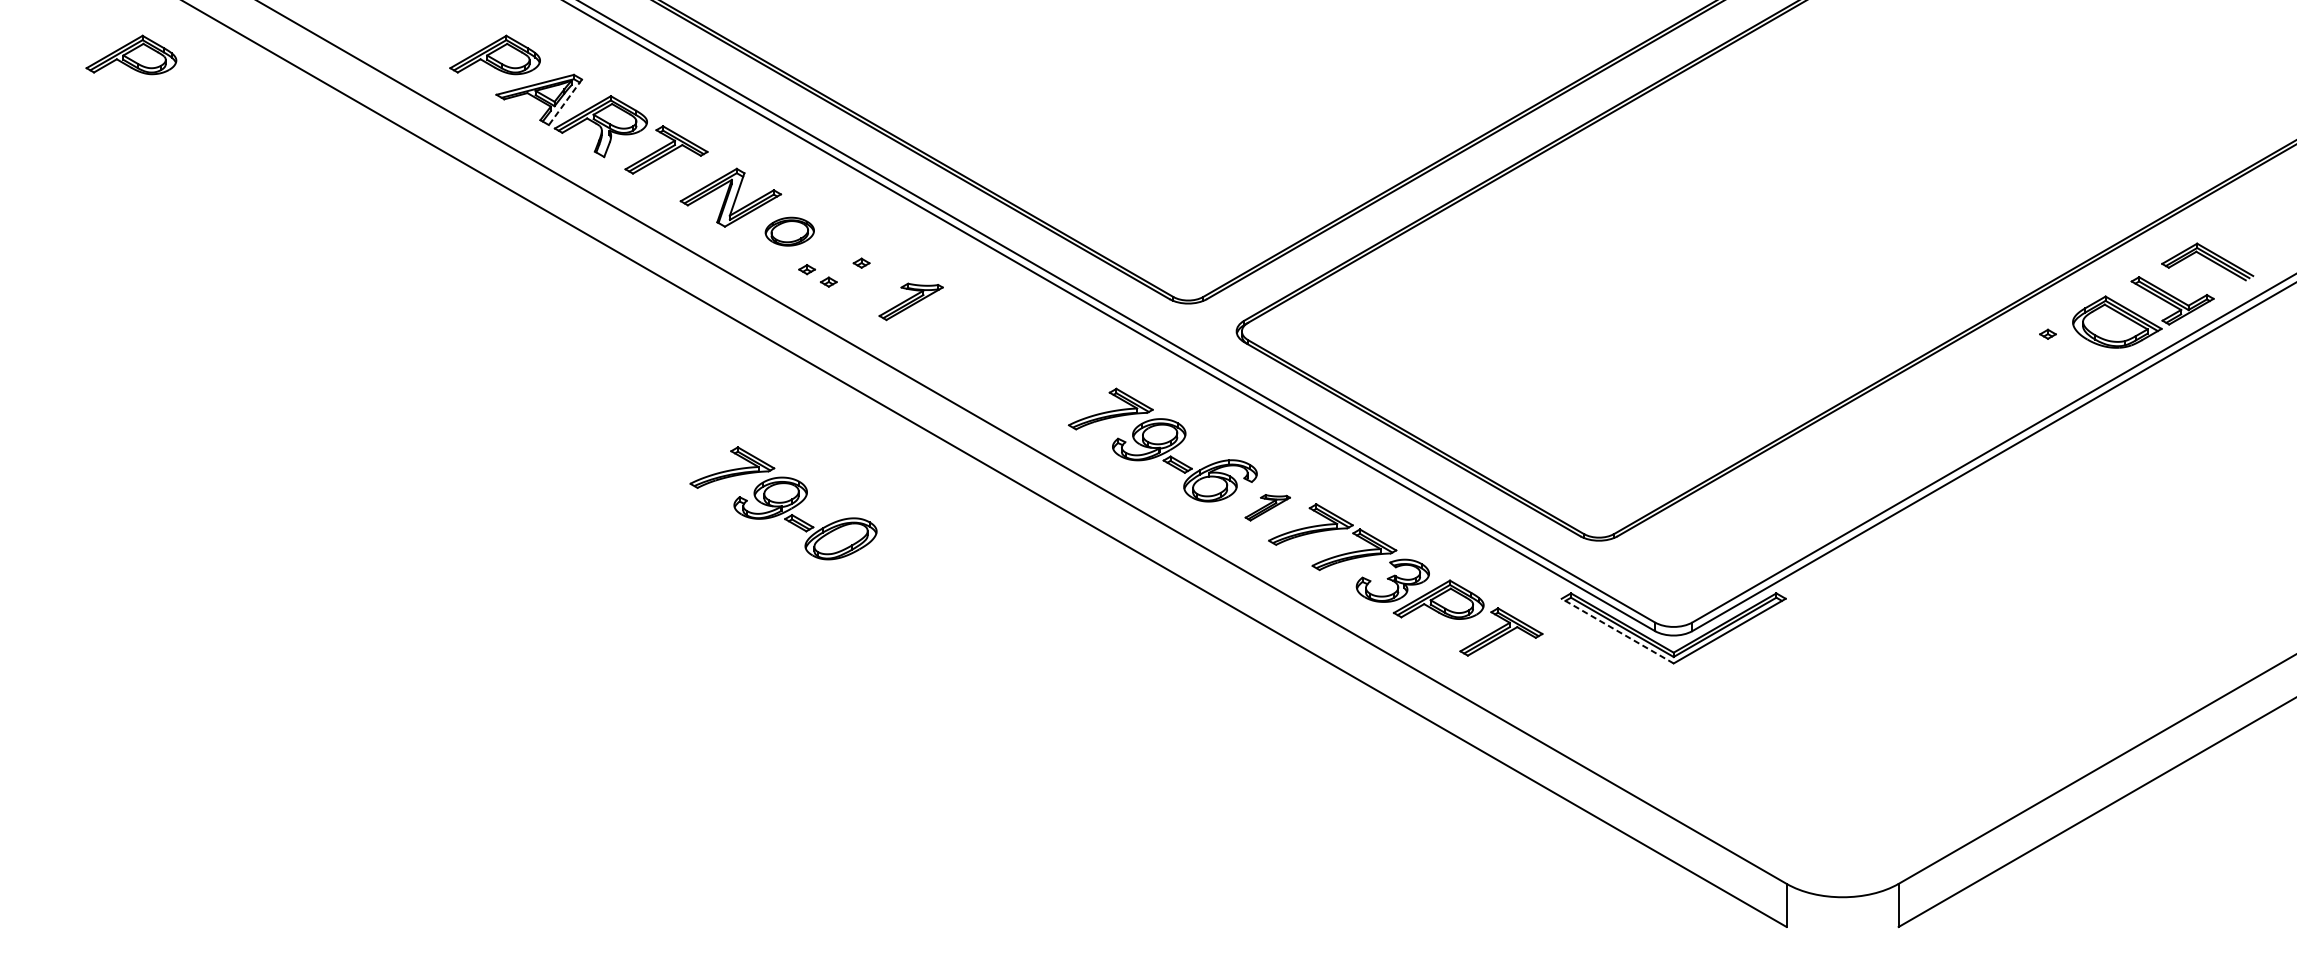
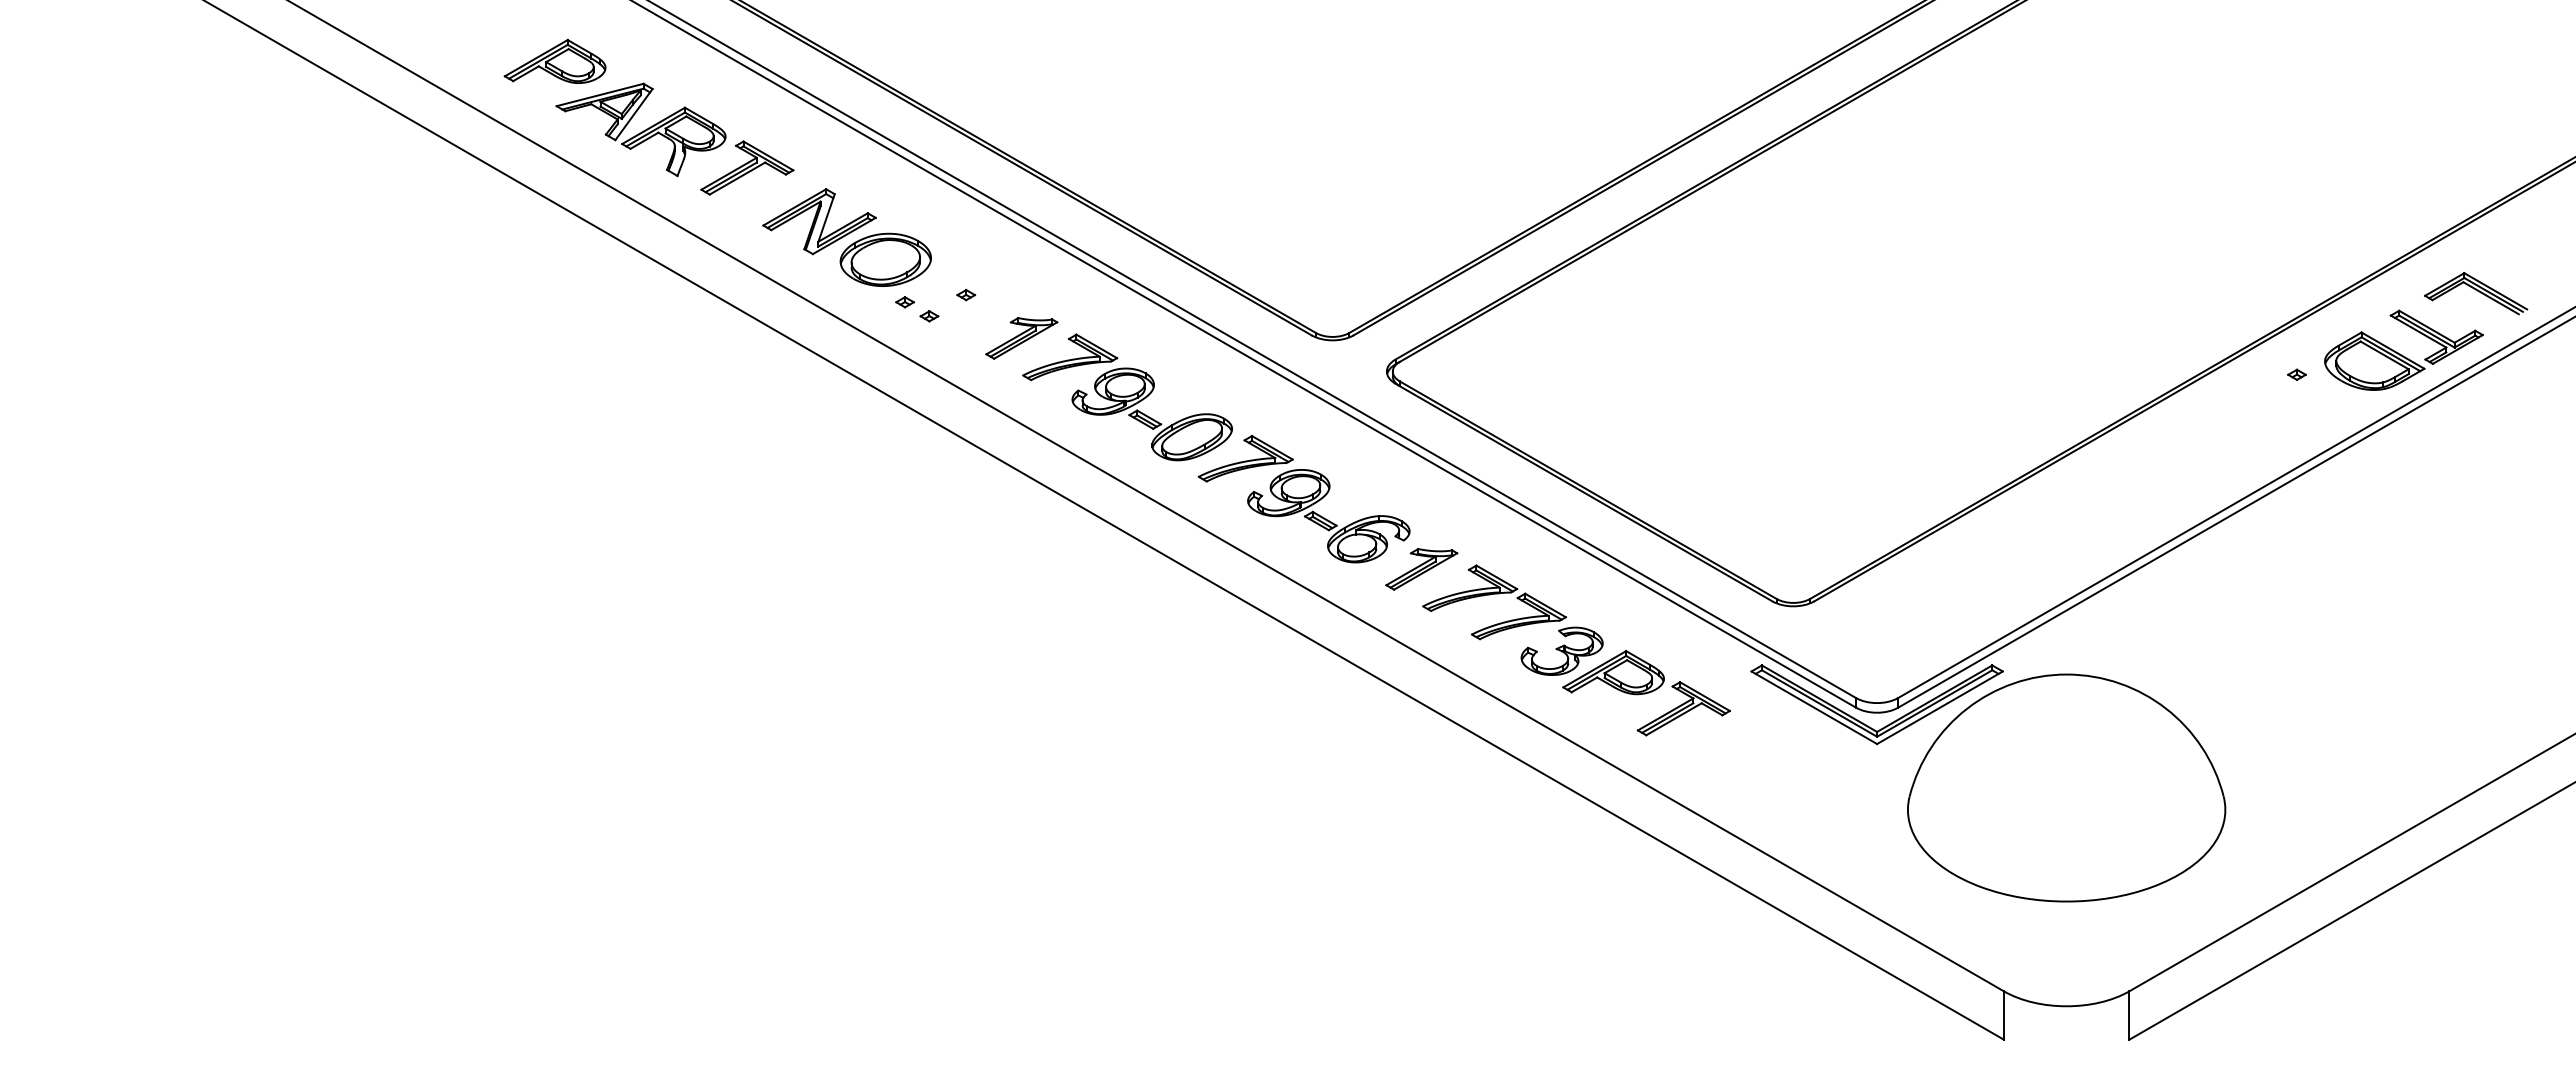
part: (130, 54) -> (146, 60), removed
line: (565, 102) -> (634, 114), dashed -> solid
part: (789, 231) -> (885, 259), size x1.67
part: (783, 503) -> (1127, 397), moved
part: (1267, 507) -> (1421, 569), size x1.43
line: (1617, 630) -> (1814, 707), dashed -> solid
part: (1842, 702) -> (2066, 787), added

